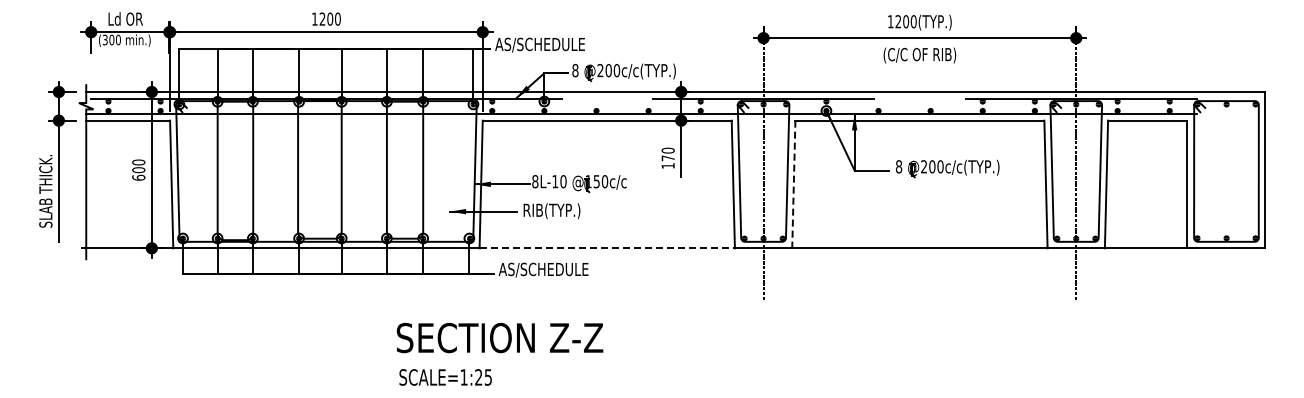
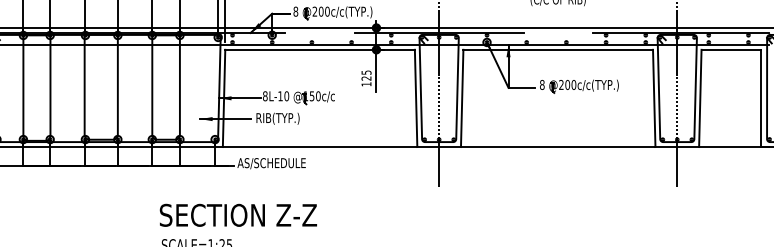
text: (667, 154) -> (365, 75), 170 -> 125
line: (793, 184) -> (461, 98), dashed -> solid
line: (607, 248) -> (320, 147), dashed -> solid

